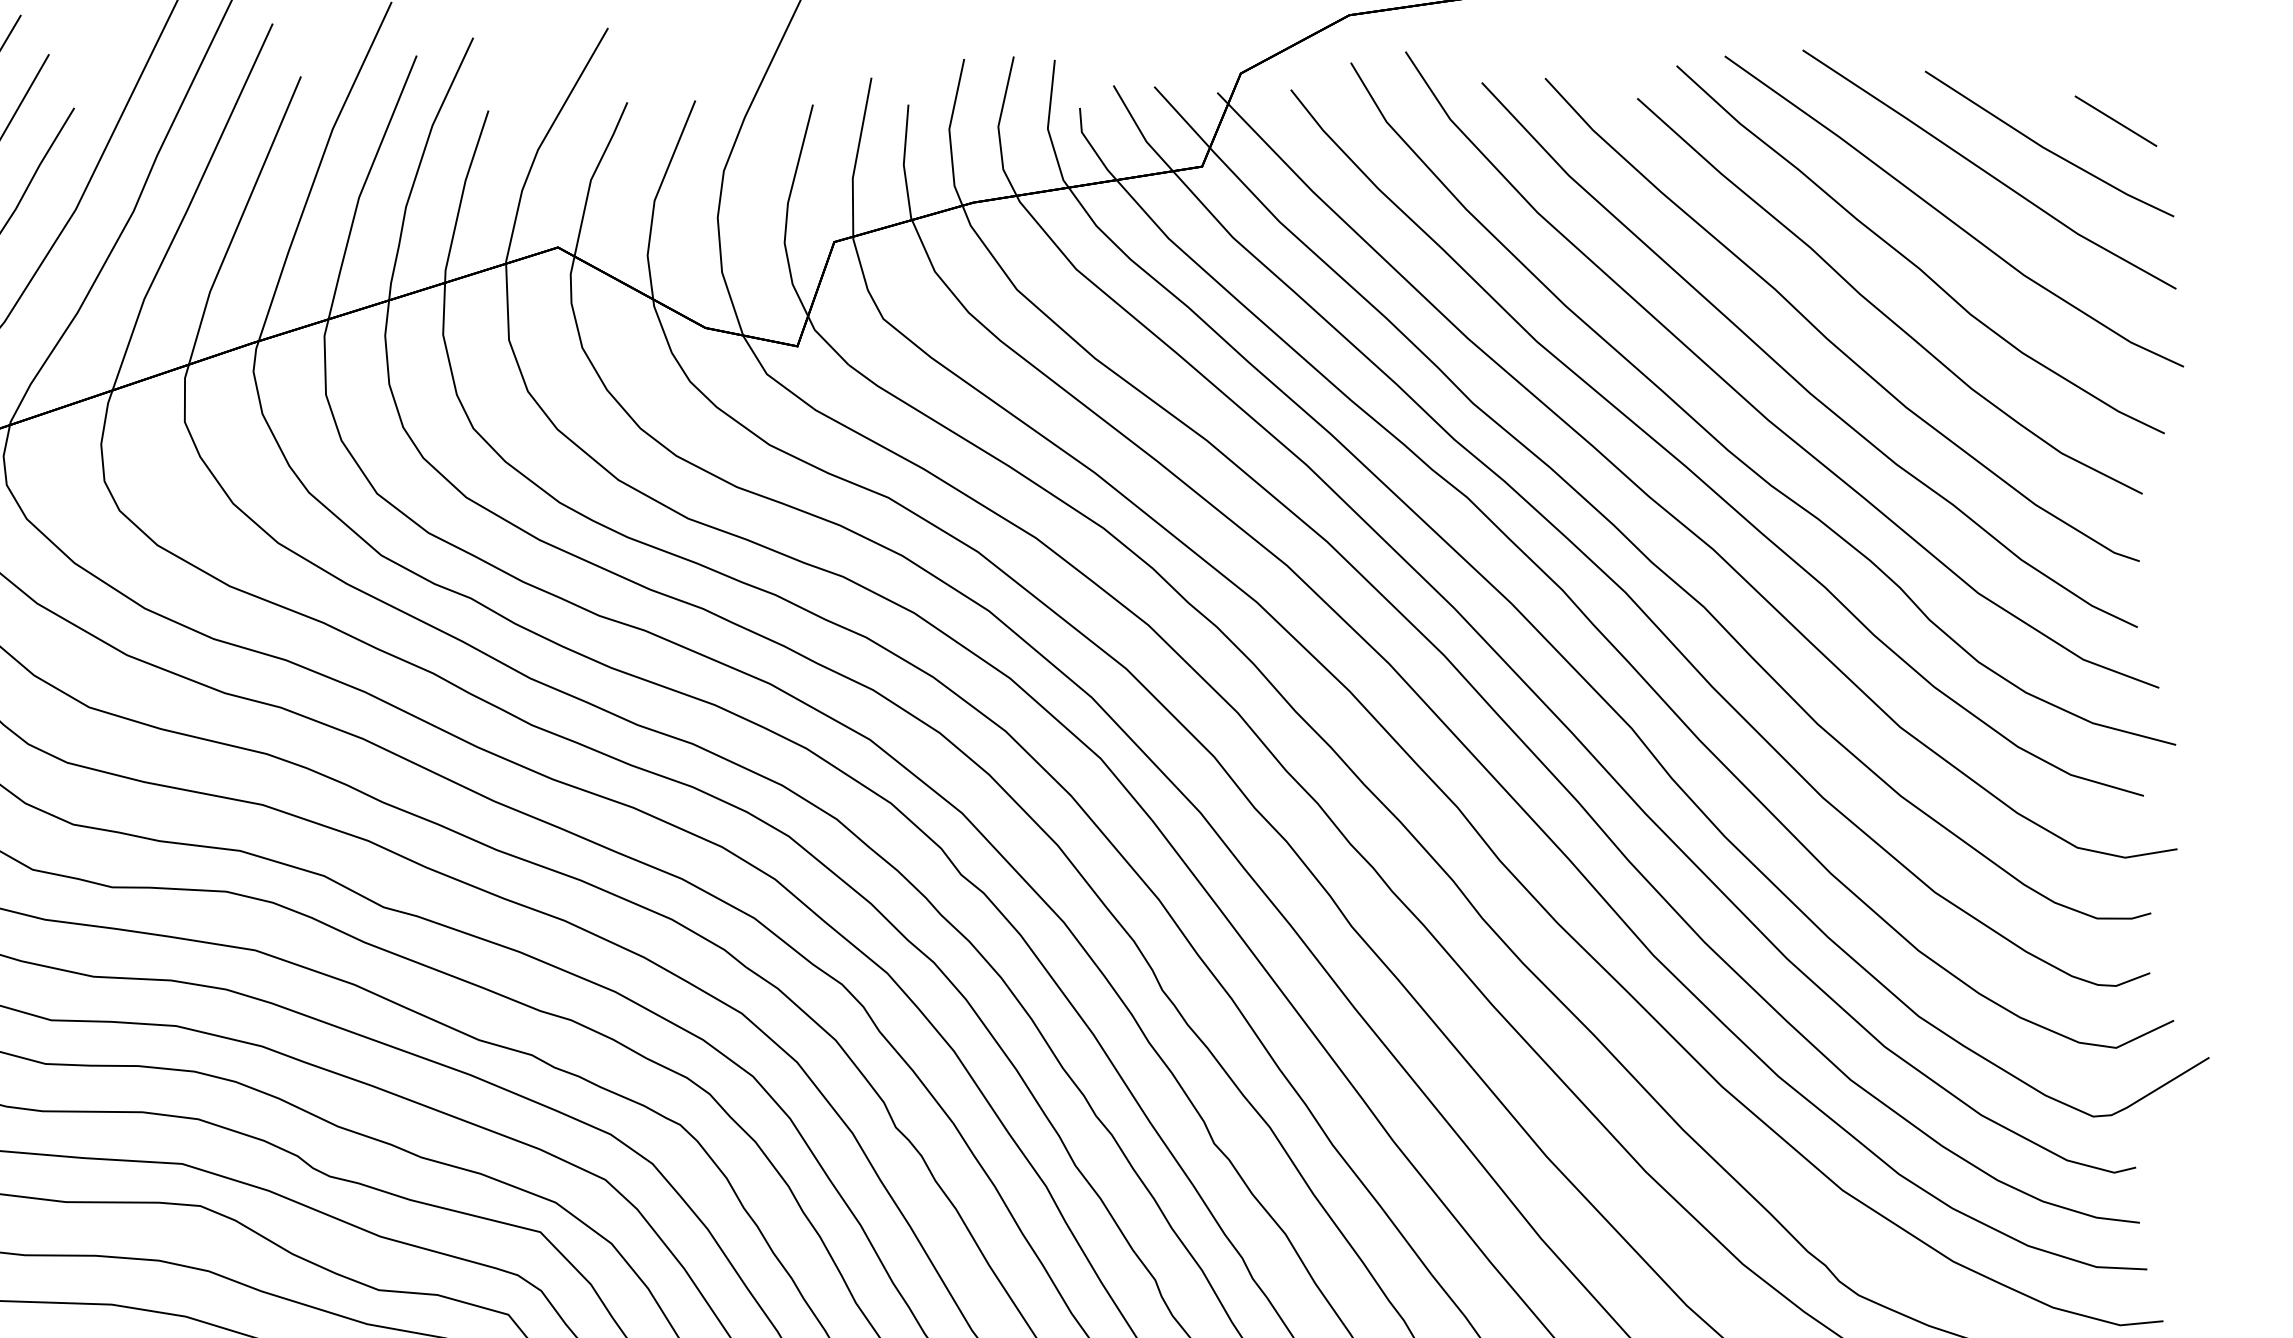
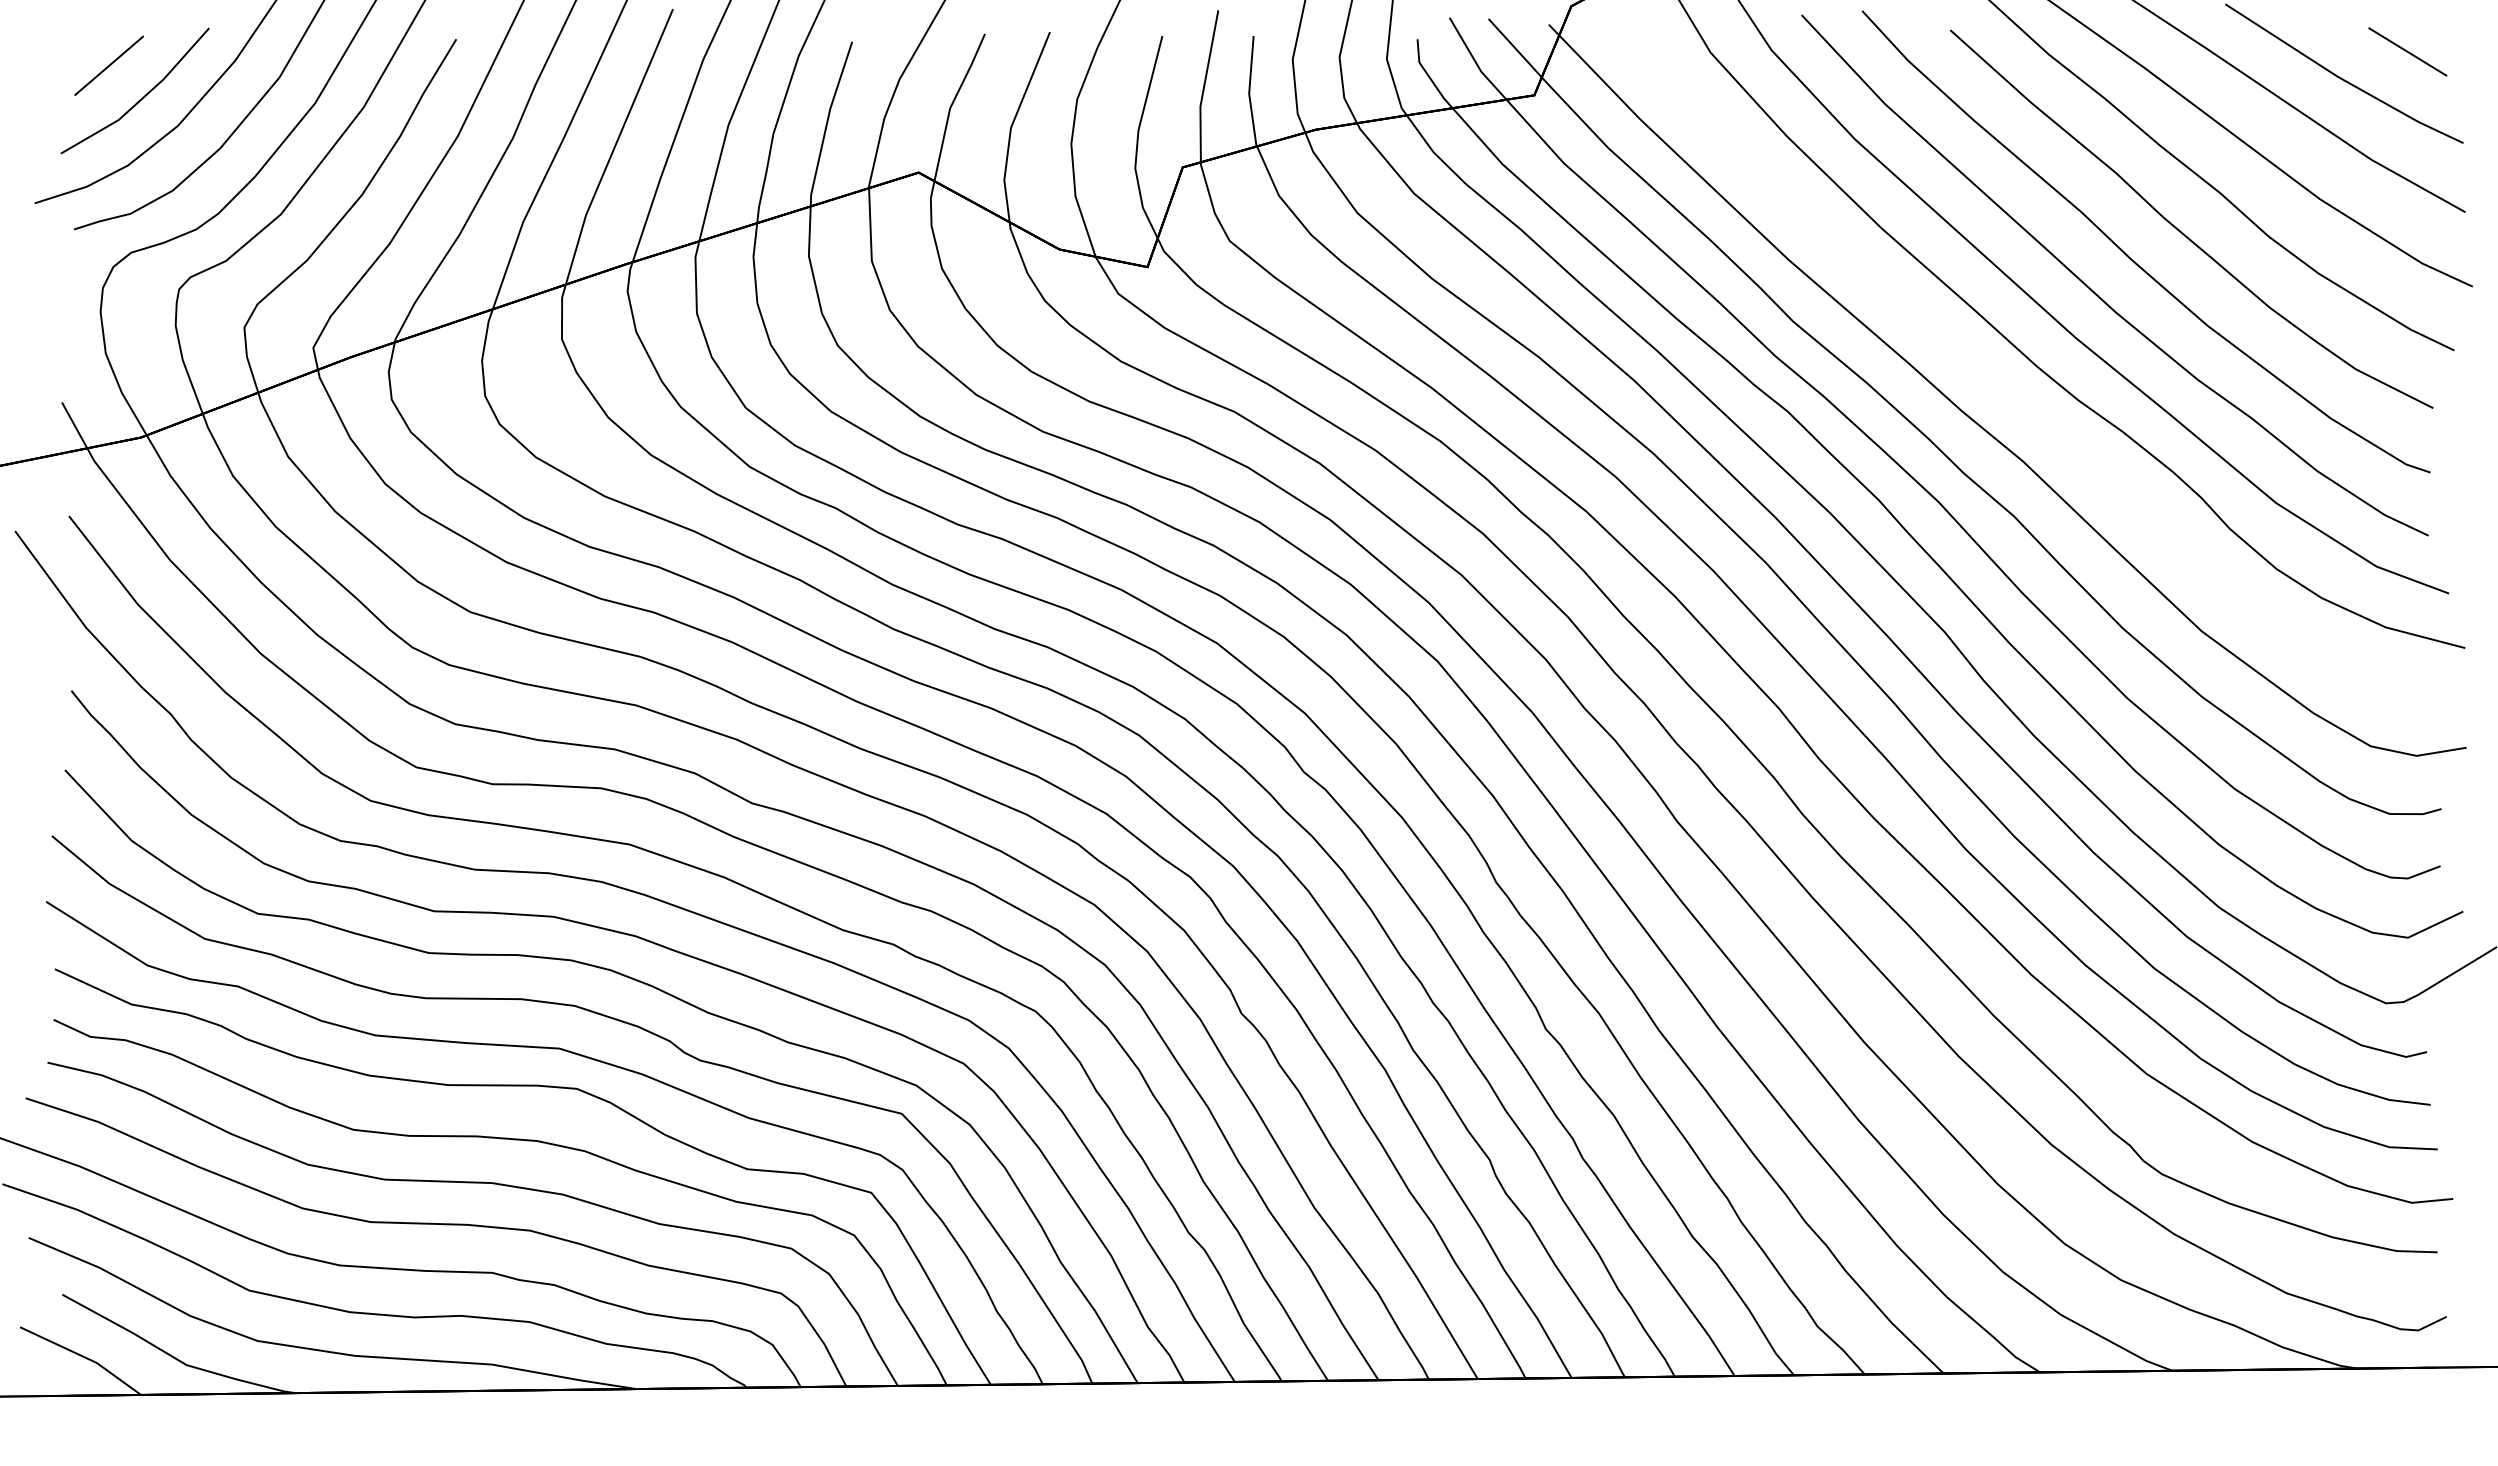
curve: (1690, 469) -> (2001, 384), removed

